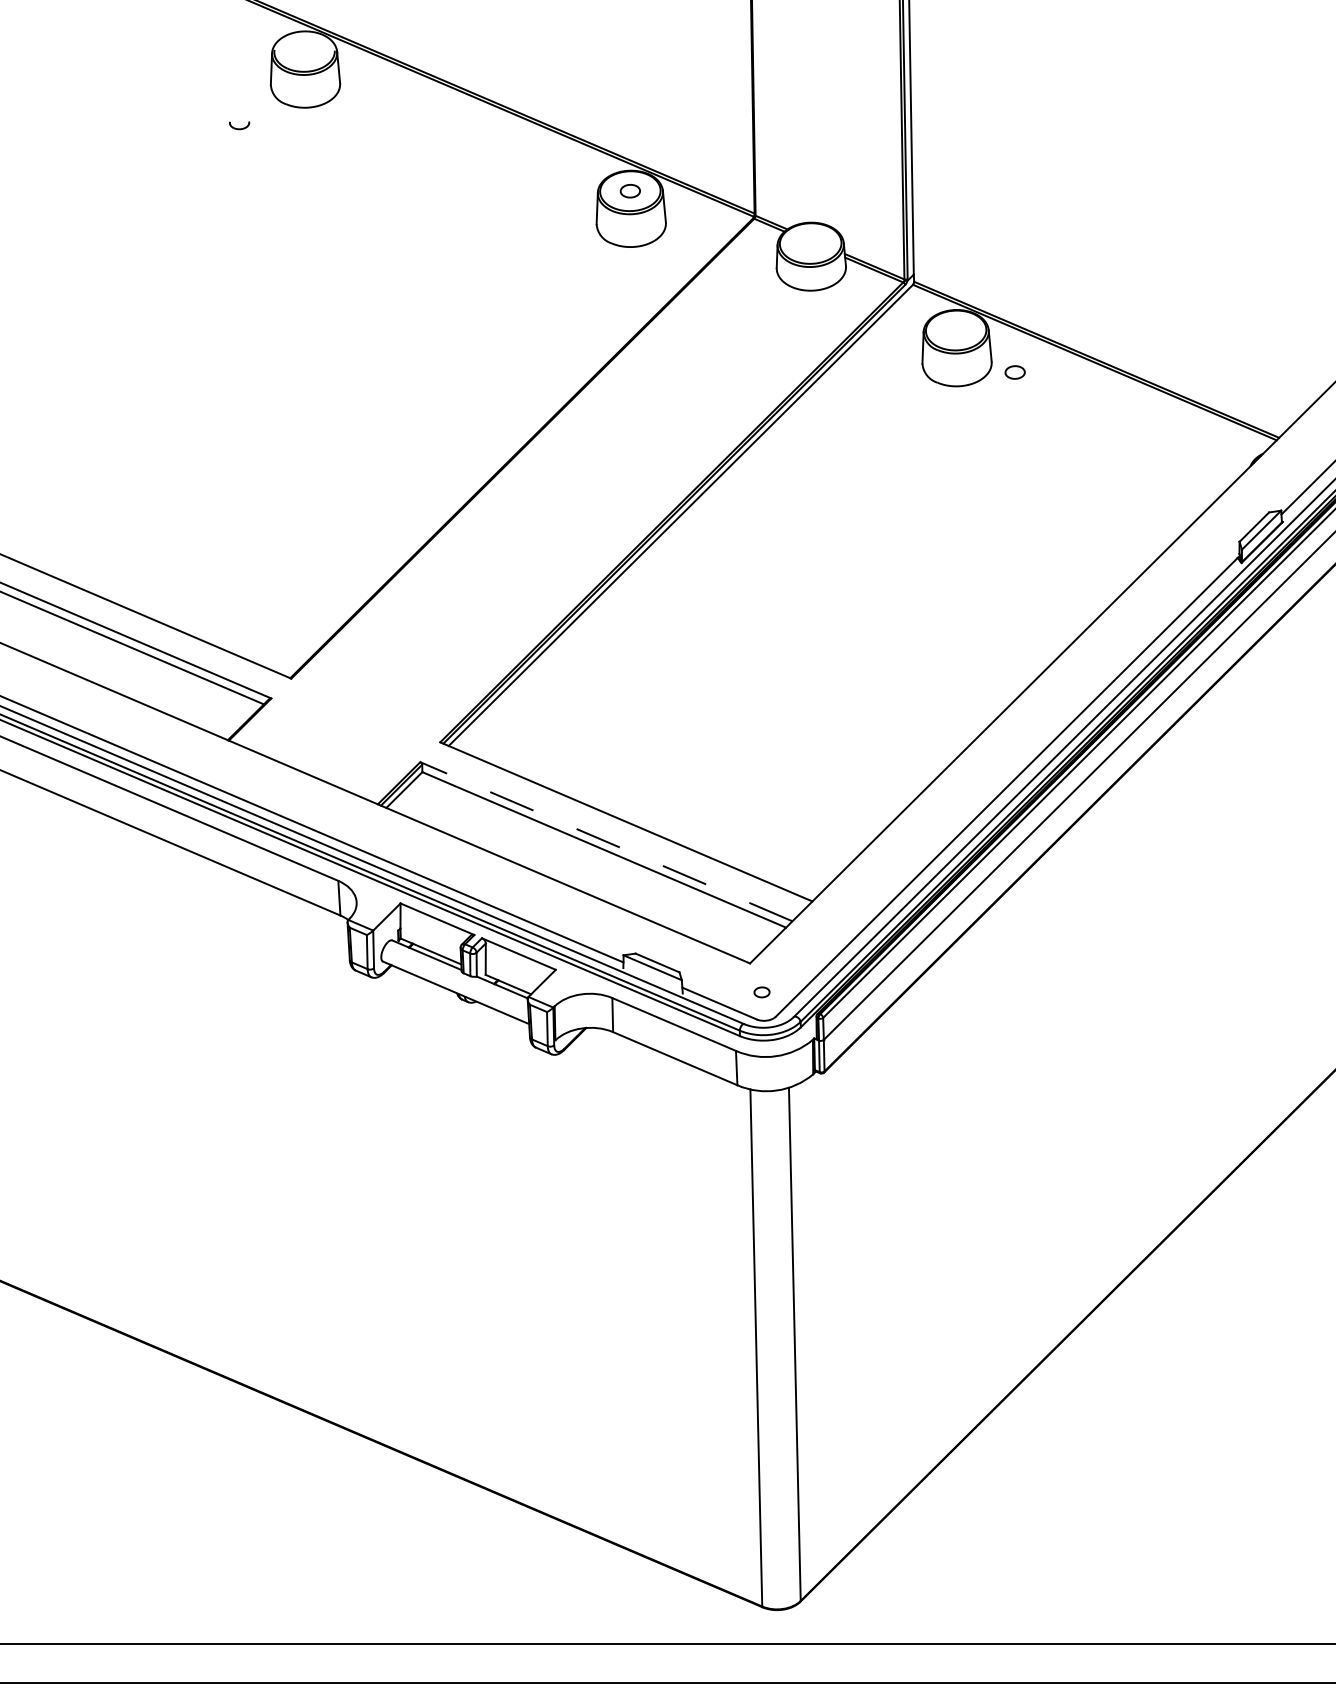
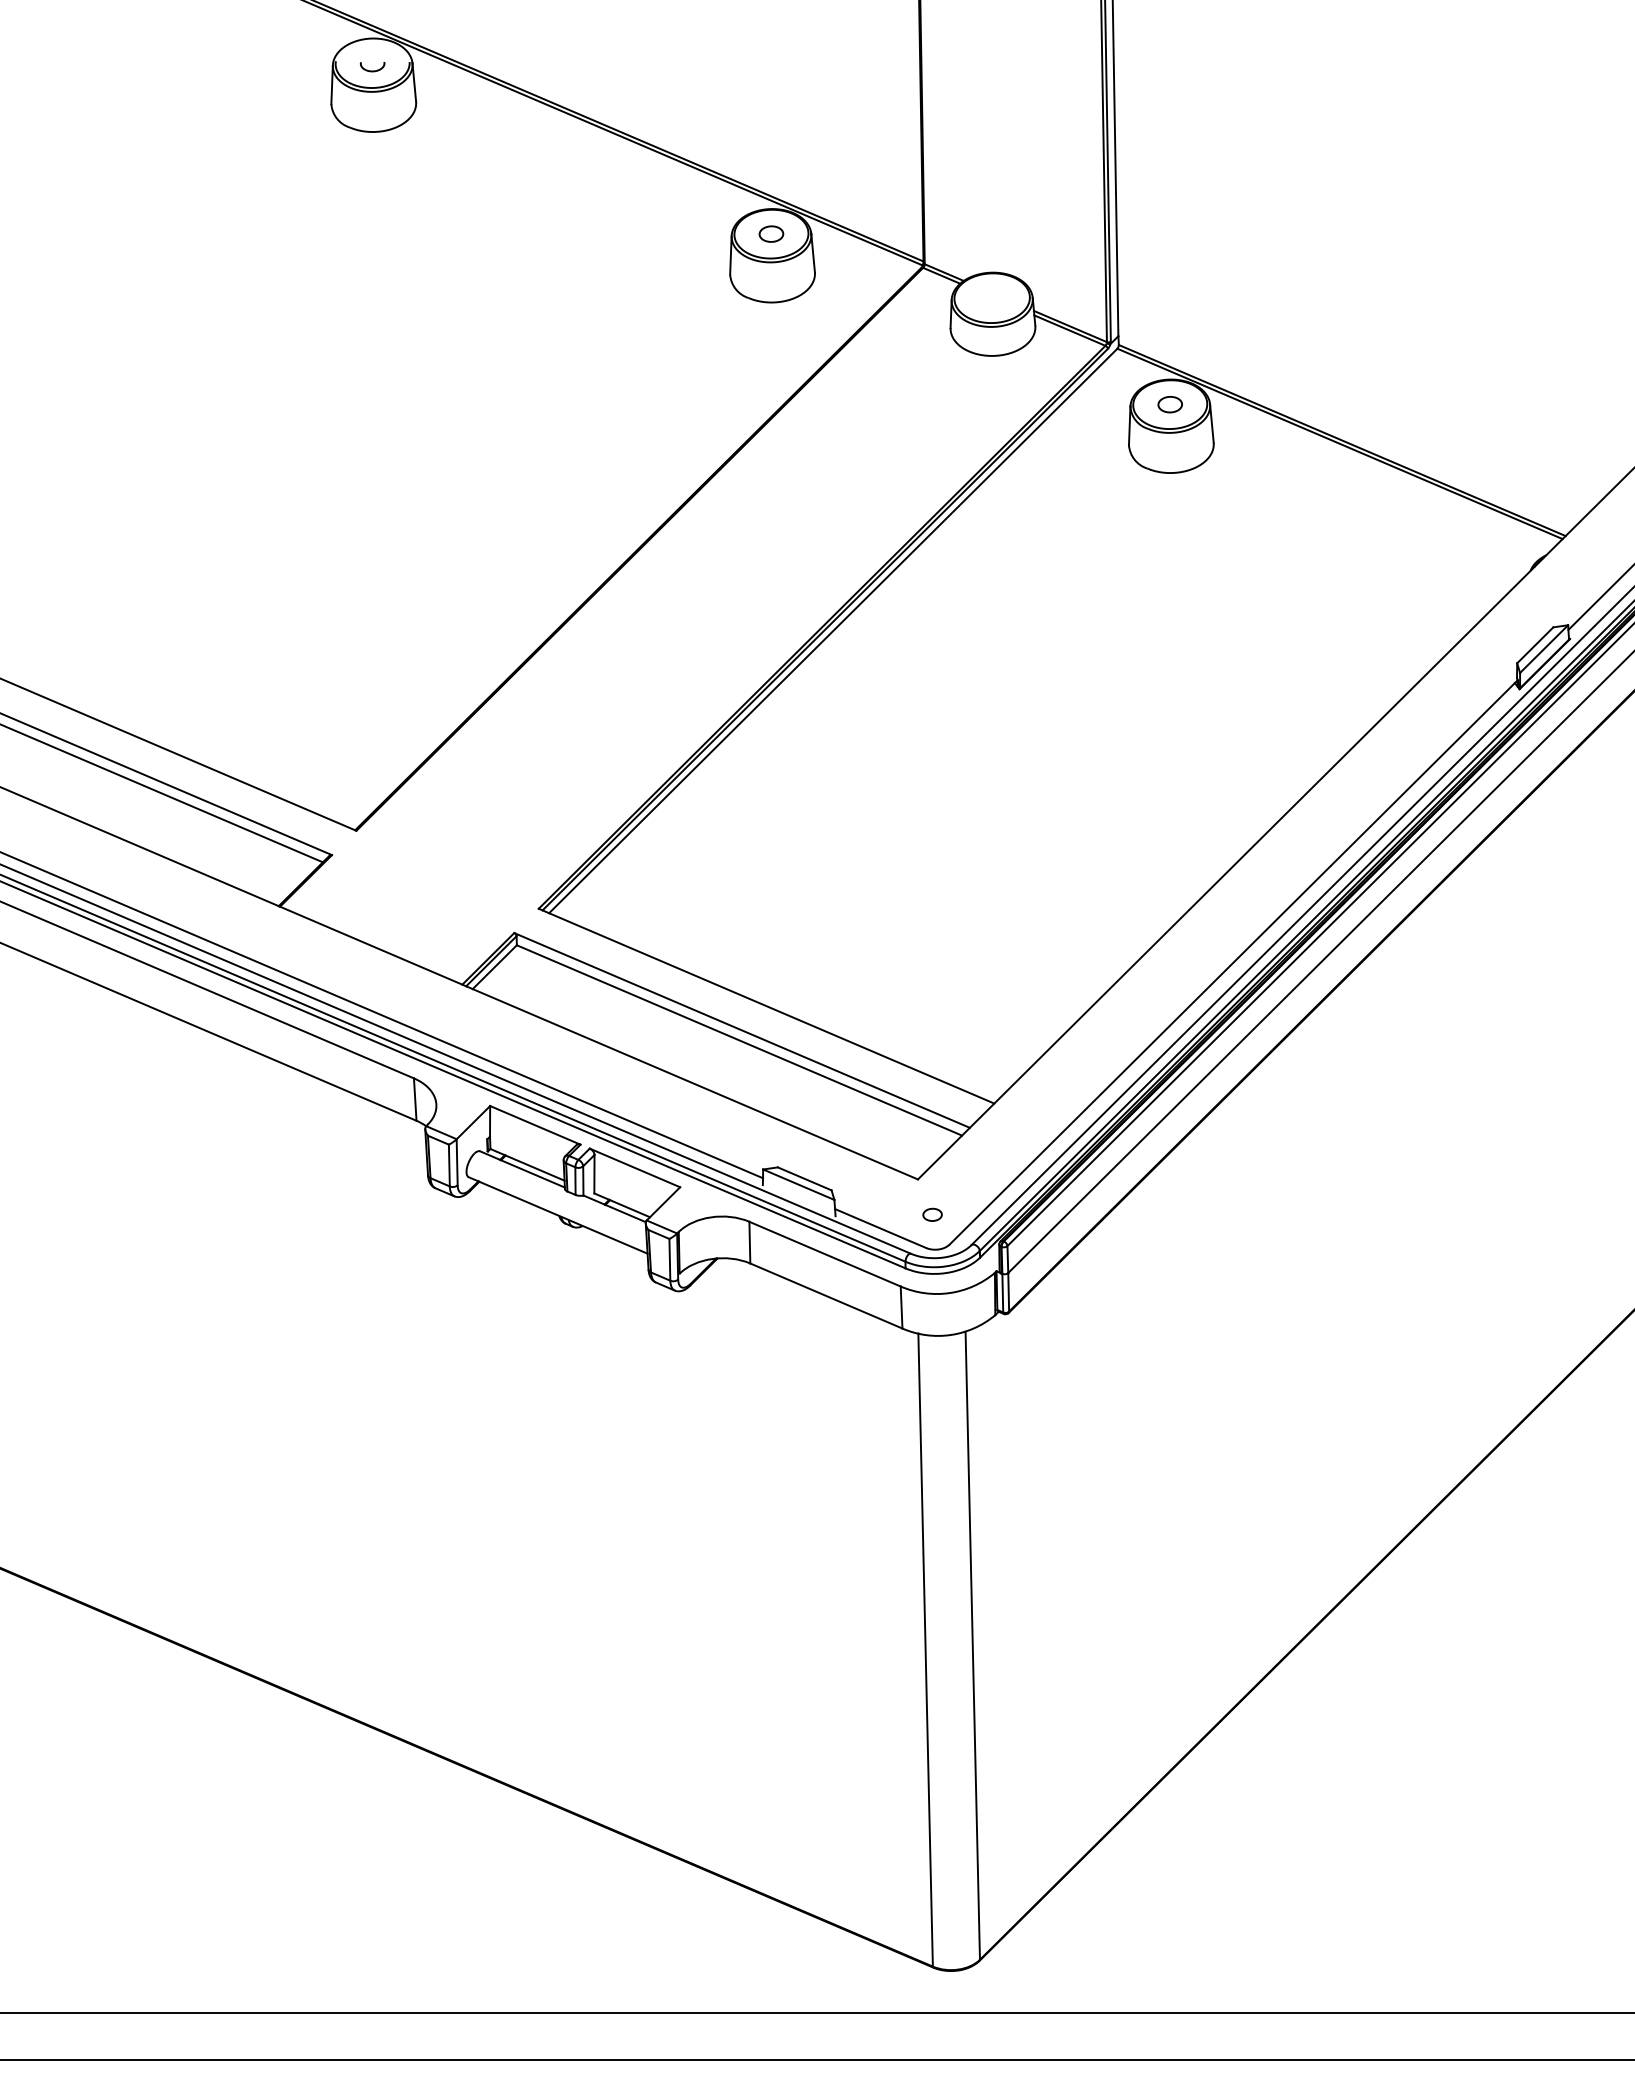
part: (239, 125) -> (372, 66), moved
part: (1014, 372) -> (1169, 404), moved
line: (605, 841) -> (740, 1030), dashed -> solid

